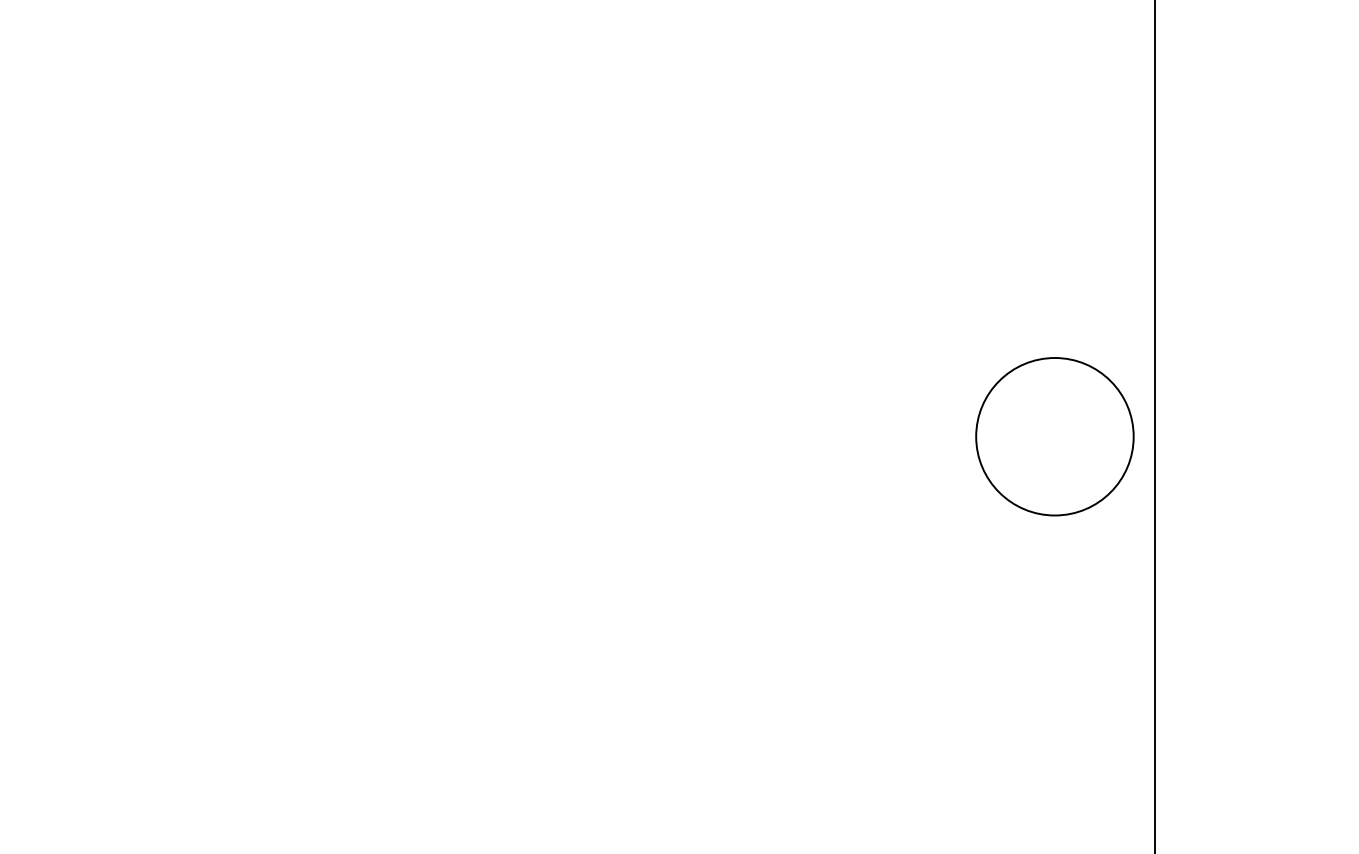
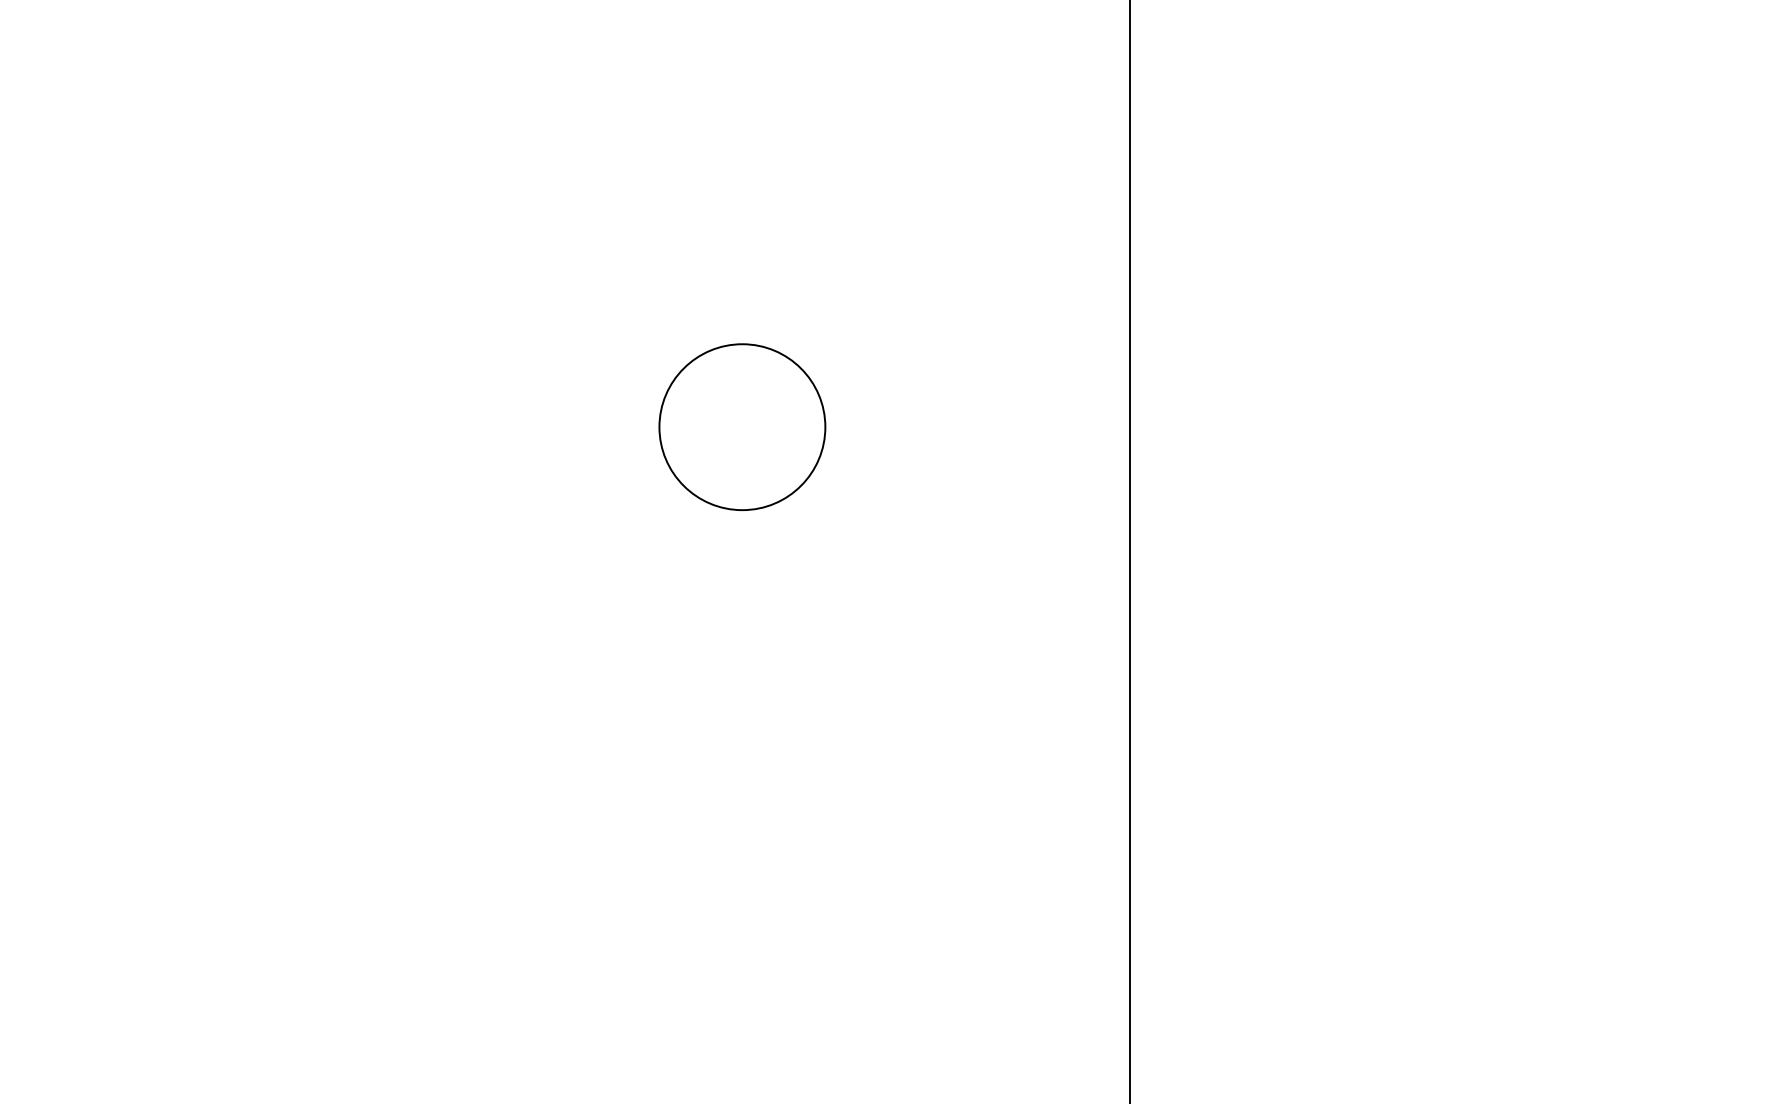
circle: (1055, 436) -> (742, 426), moved

